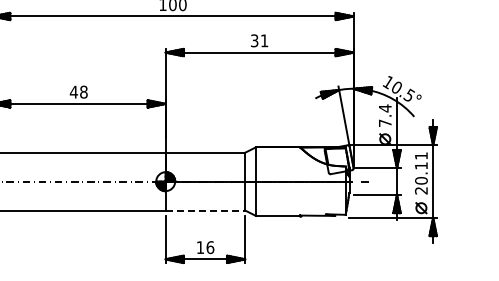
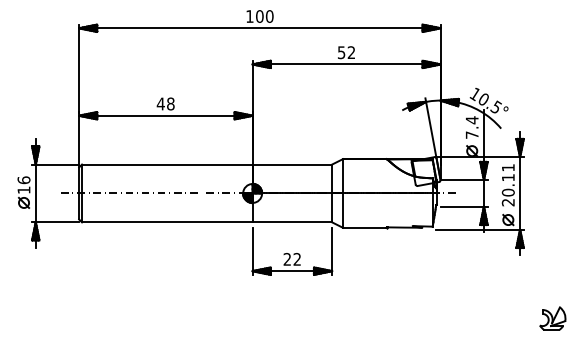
text: (259, 40) -> (346, 52), 31 -> 52
line: (205, 210) -> (292, 222), dashed -> solid
text: (205, 246) -> (292, 258), 16 -> 22

